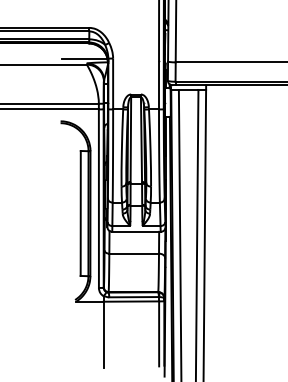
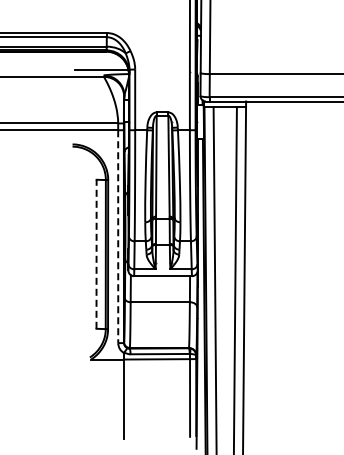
line: (99, 199) -> (118, 237), solid -> dashed
line: (80, 213) -> (96, 254), solid -> dashed

